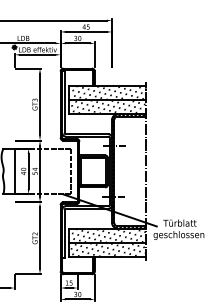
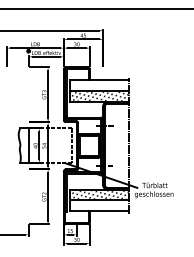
hatch: (107, 92) -> (99, 85), removed
hatch: (107, 249) -> (99, 205), removed

